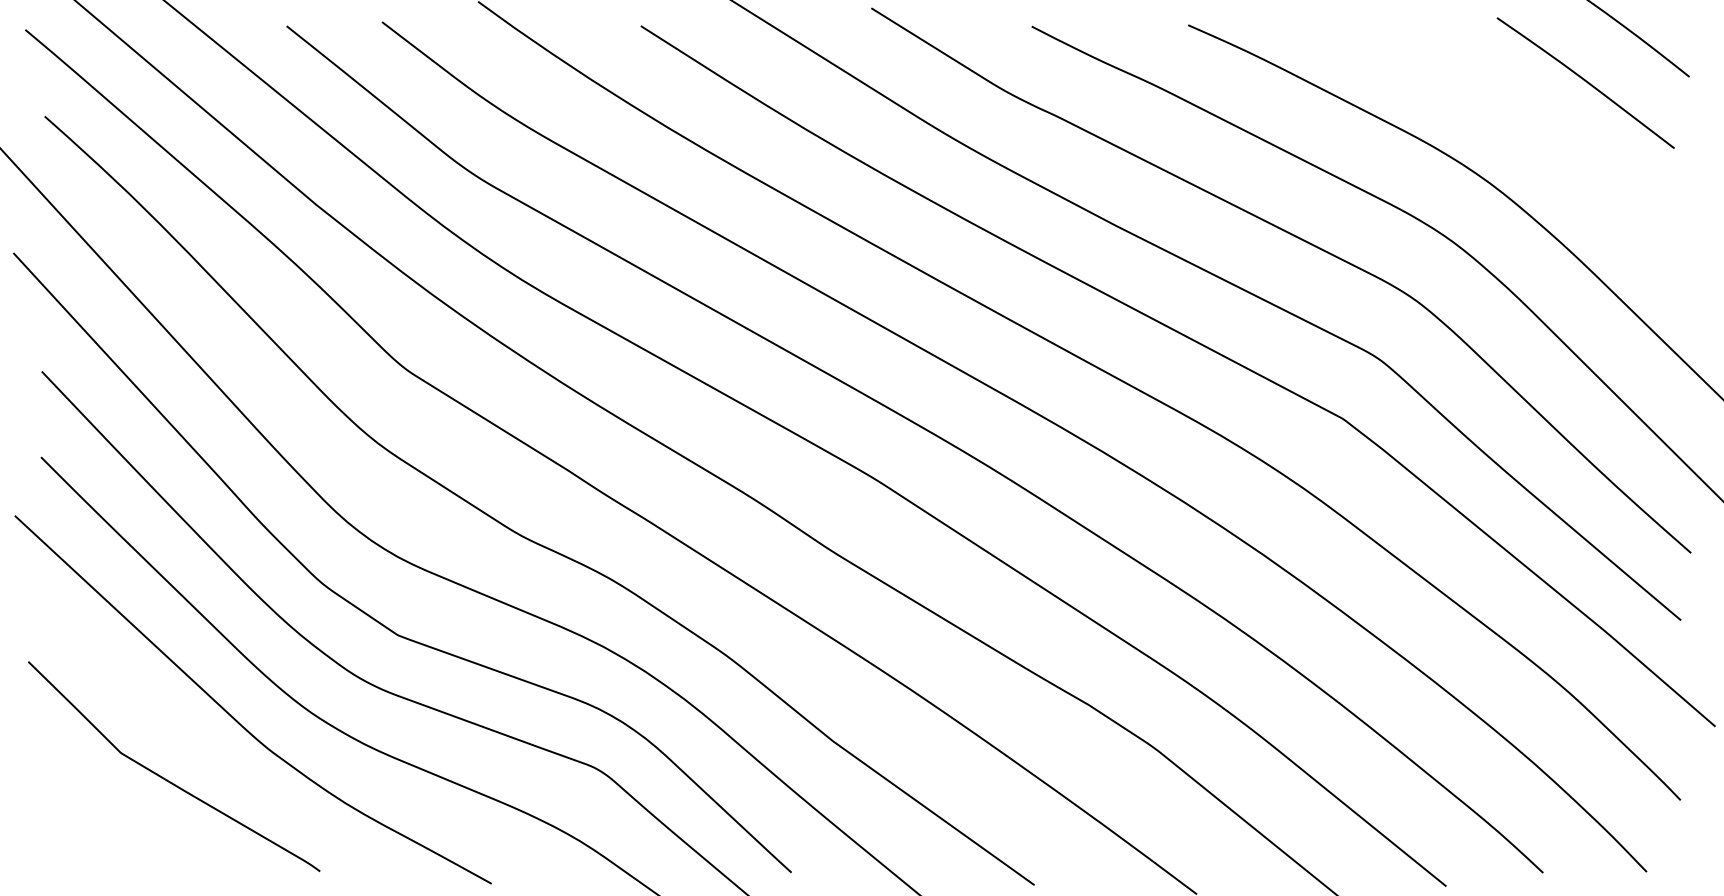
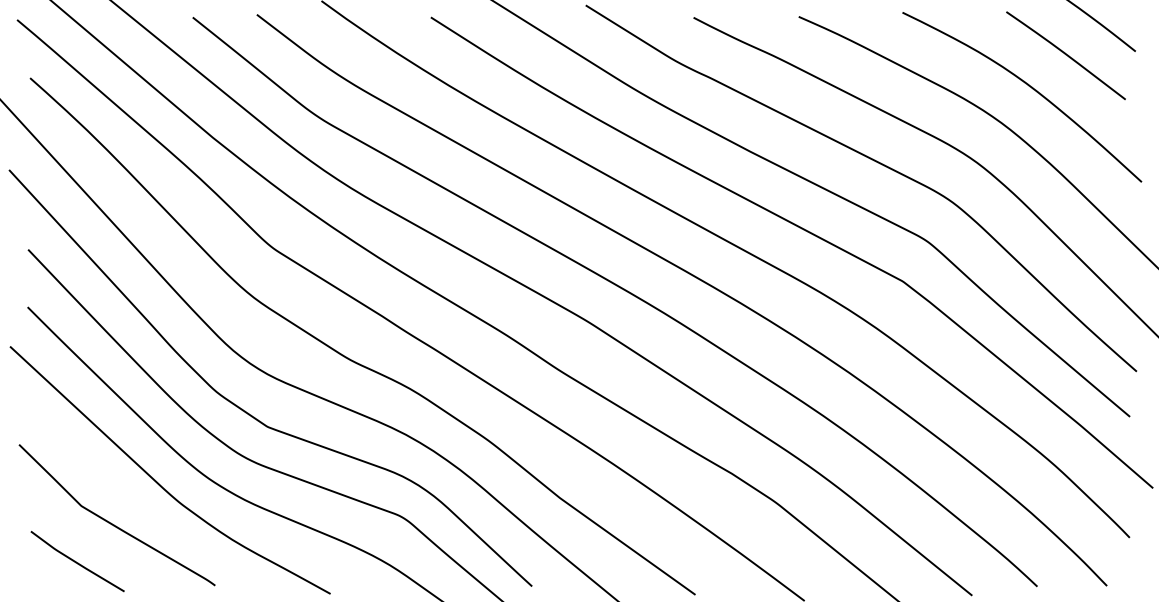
curve: (1529, 128) -> (1028, 86), added
curve: (113, 835) -> (76, 561), added

